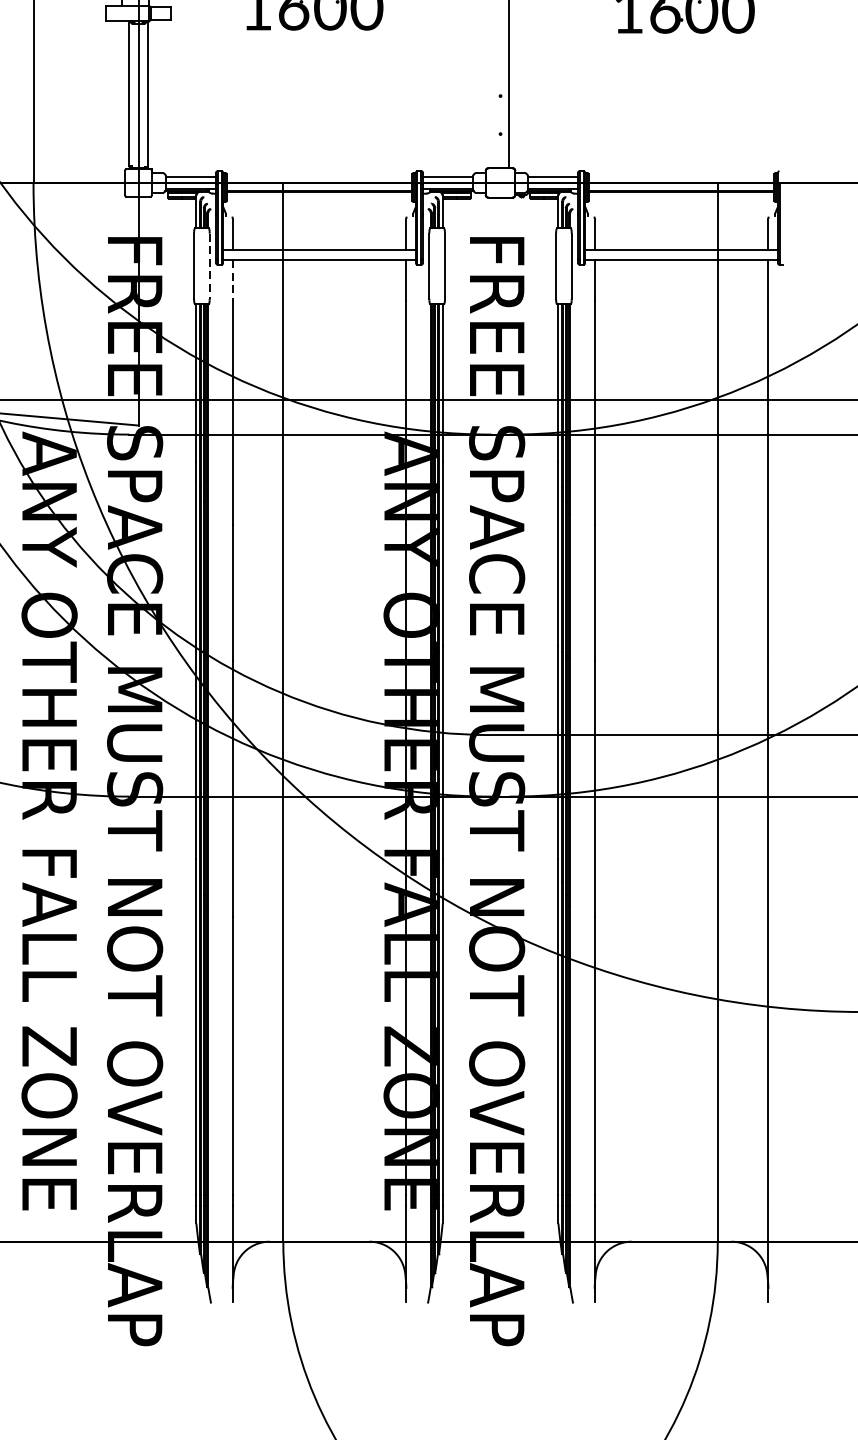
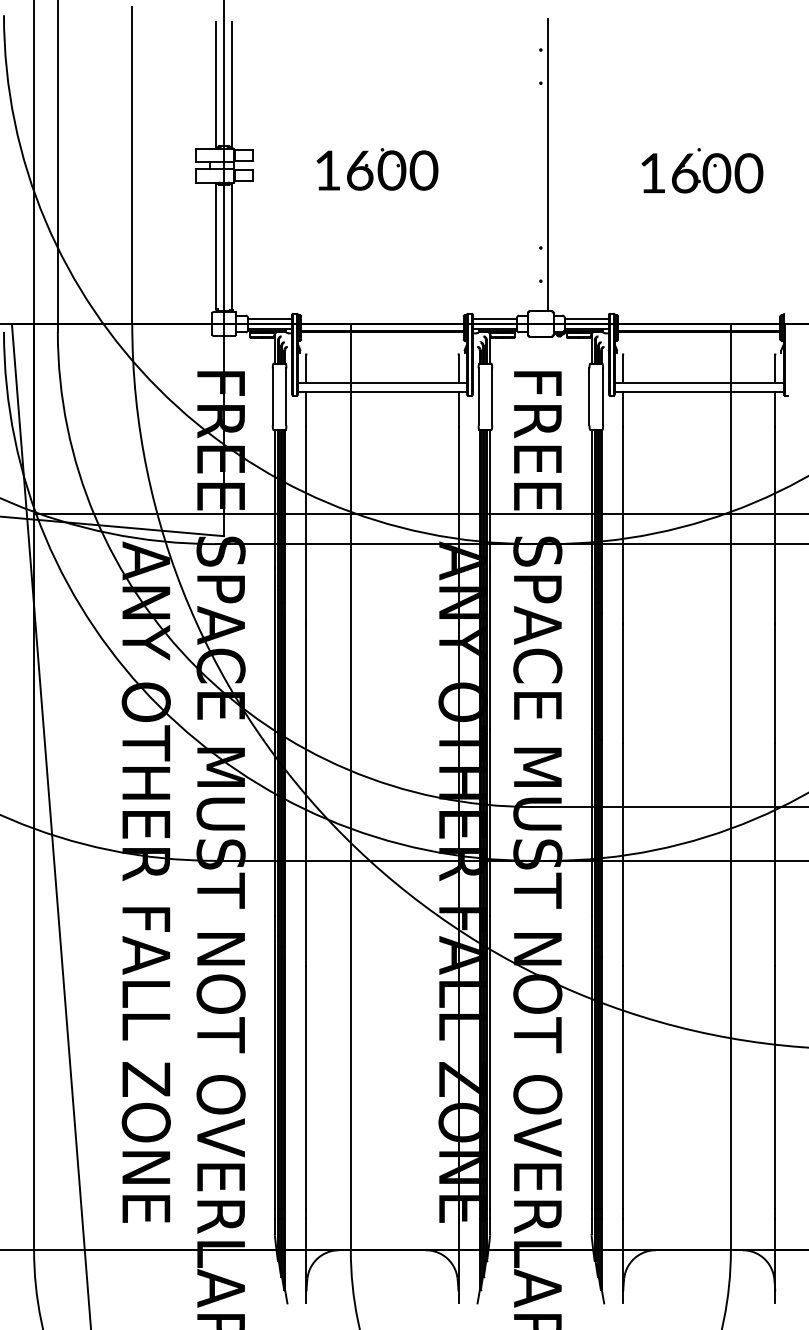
line: (209, 265) -> (286, 396), dashed -> solid
line: (232, 280) -> (306, 409), dashed -> solid

